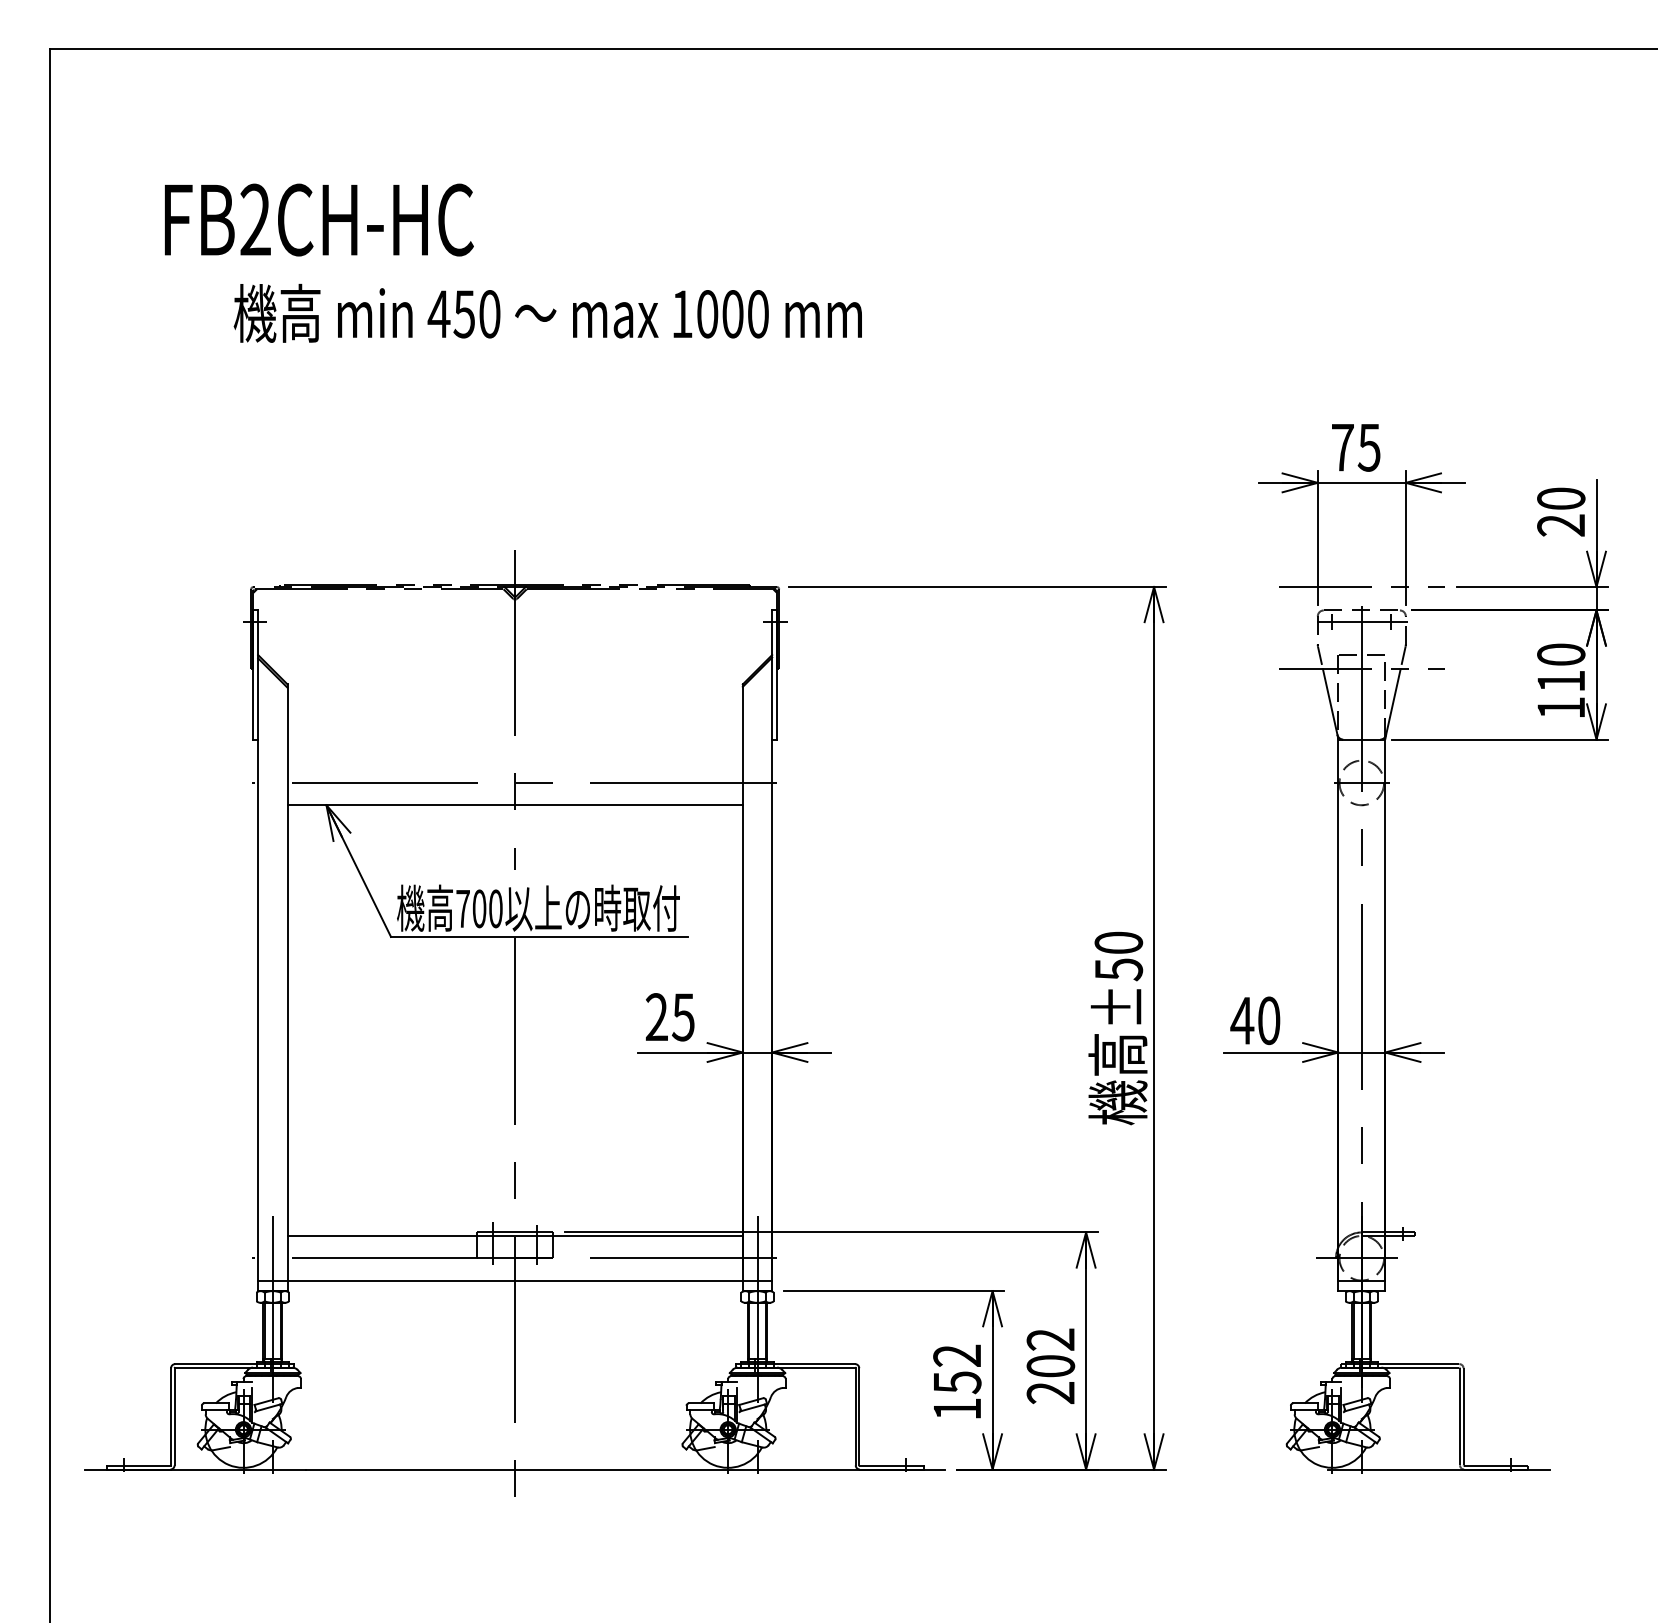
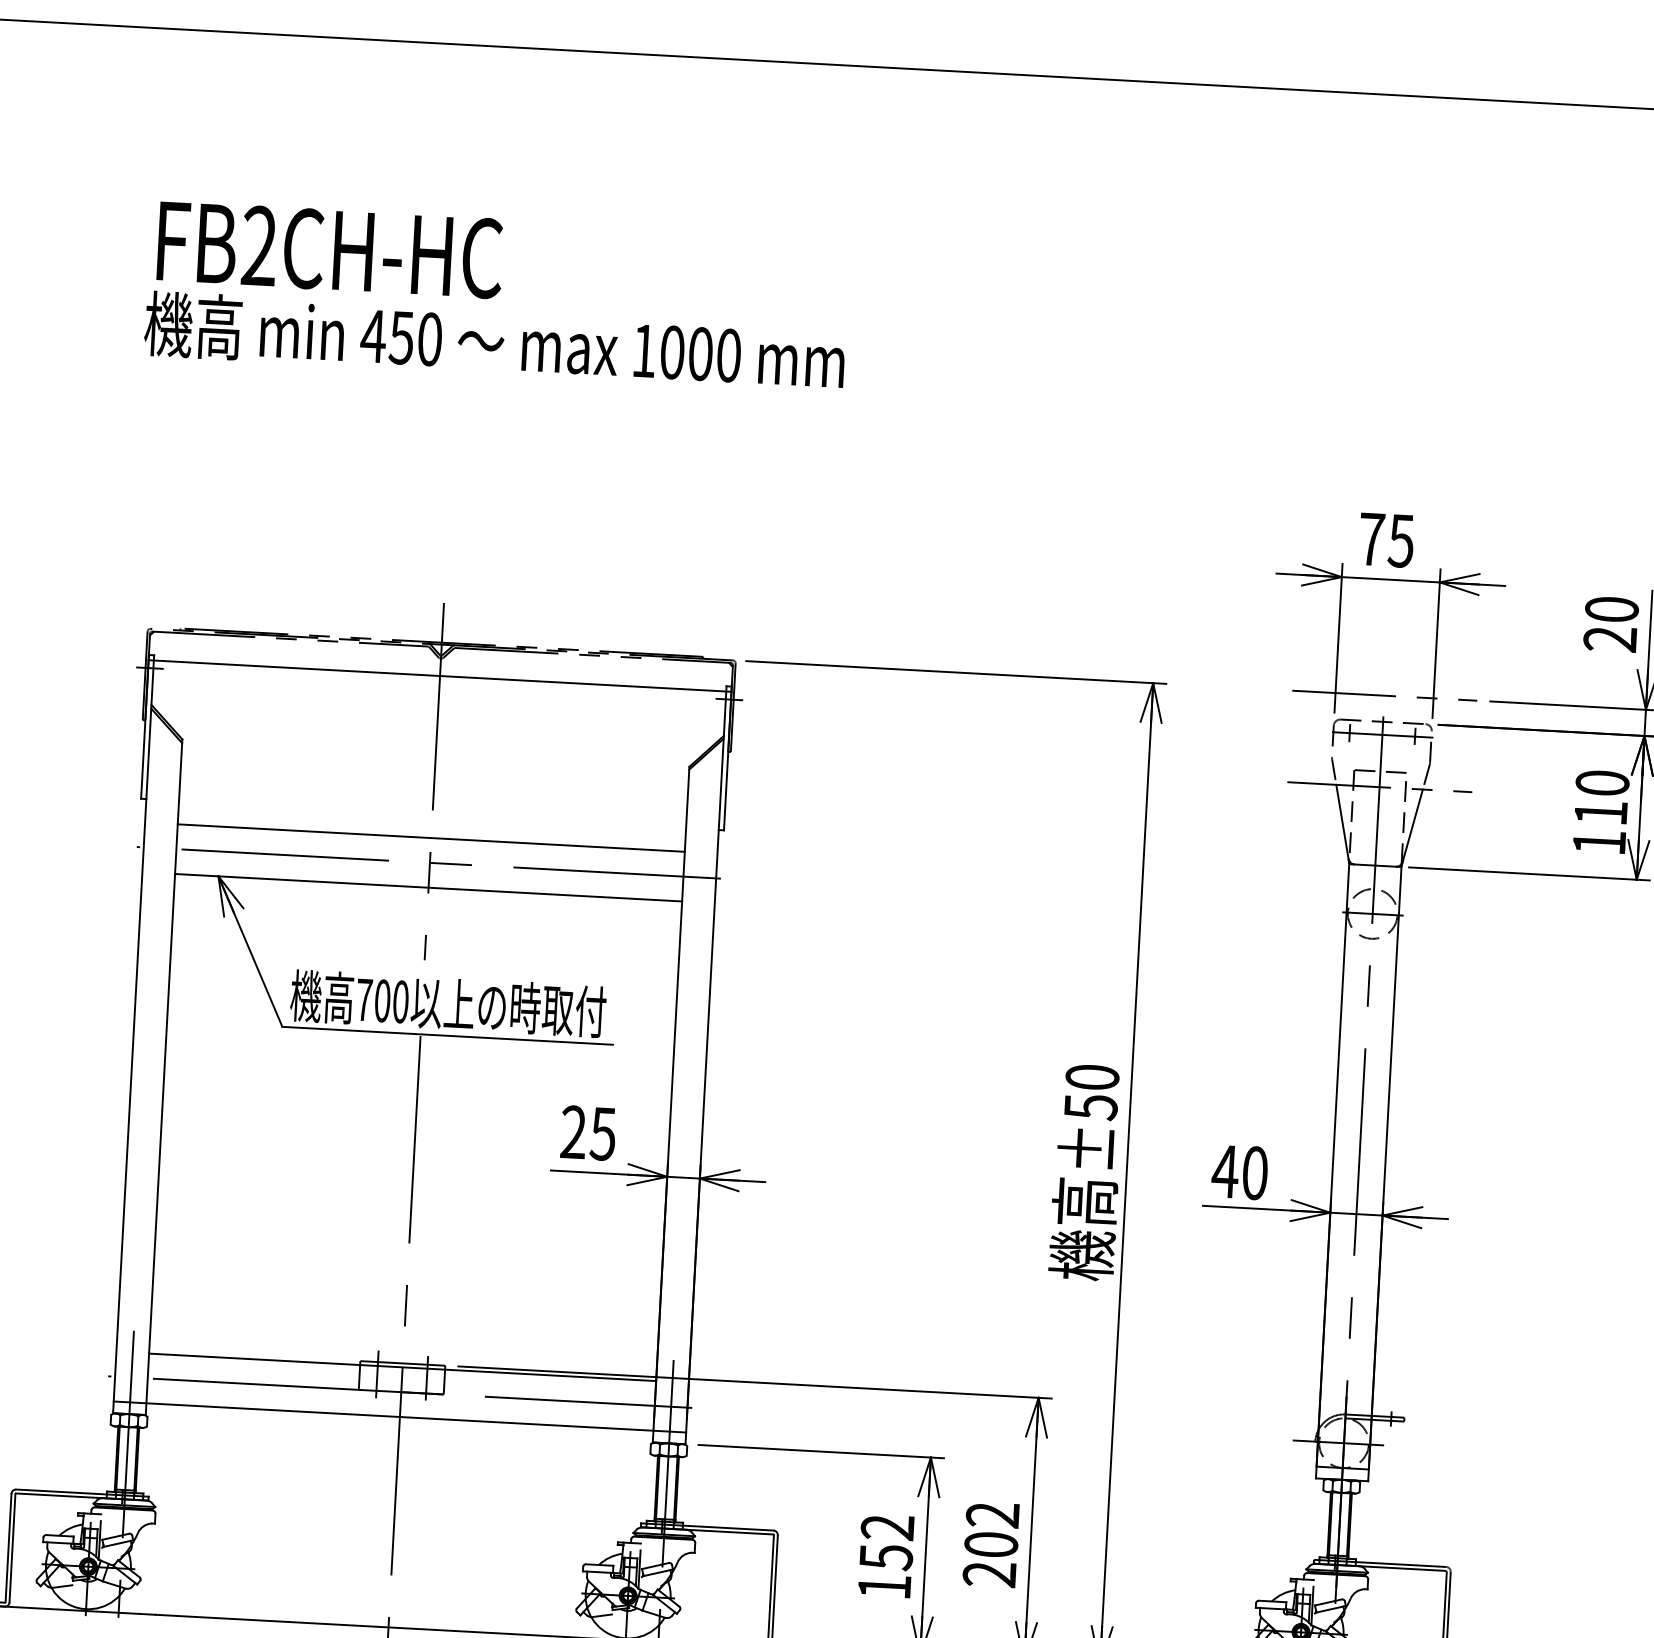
text: (319, 219) -> (330, 249), moved
line: (514, 615) -> (439, 676), added
line: (514, 760) -> (430, 837), added

